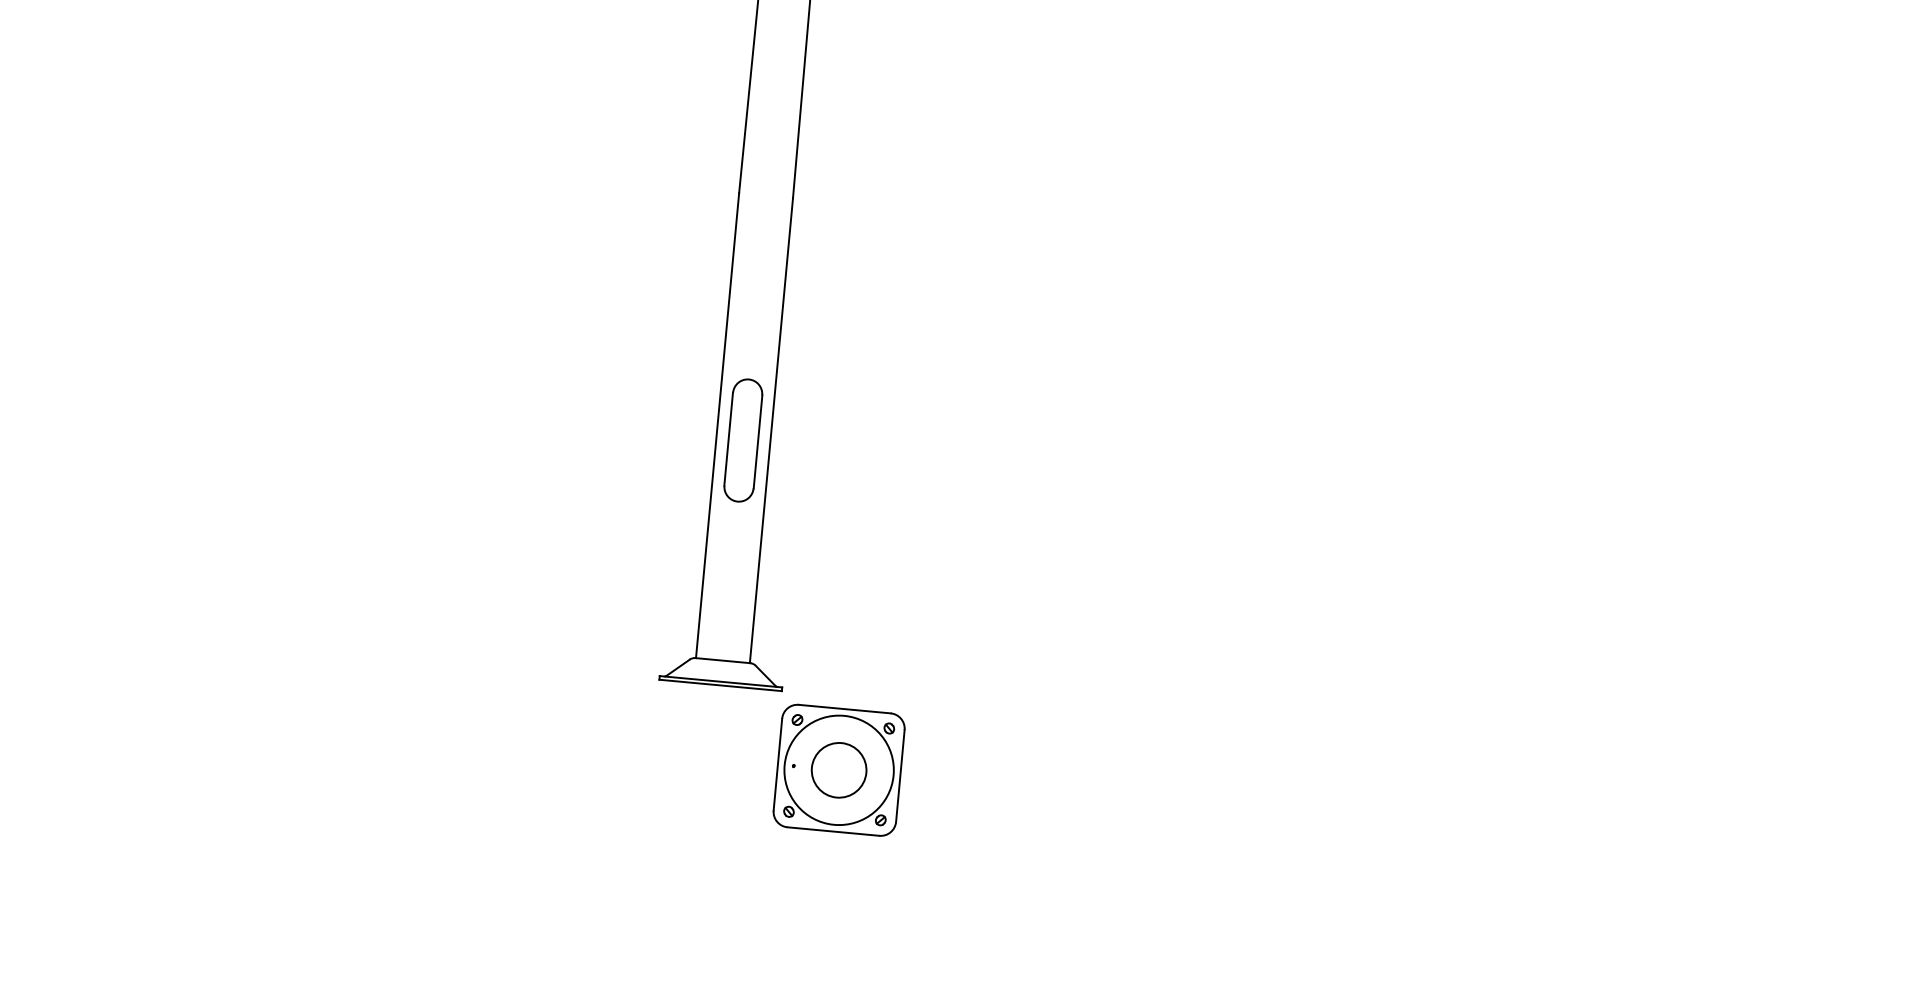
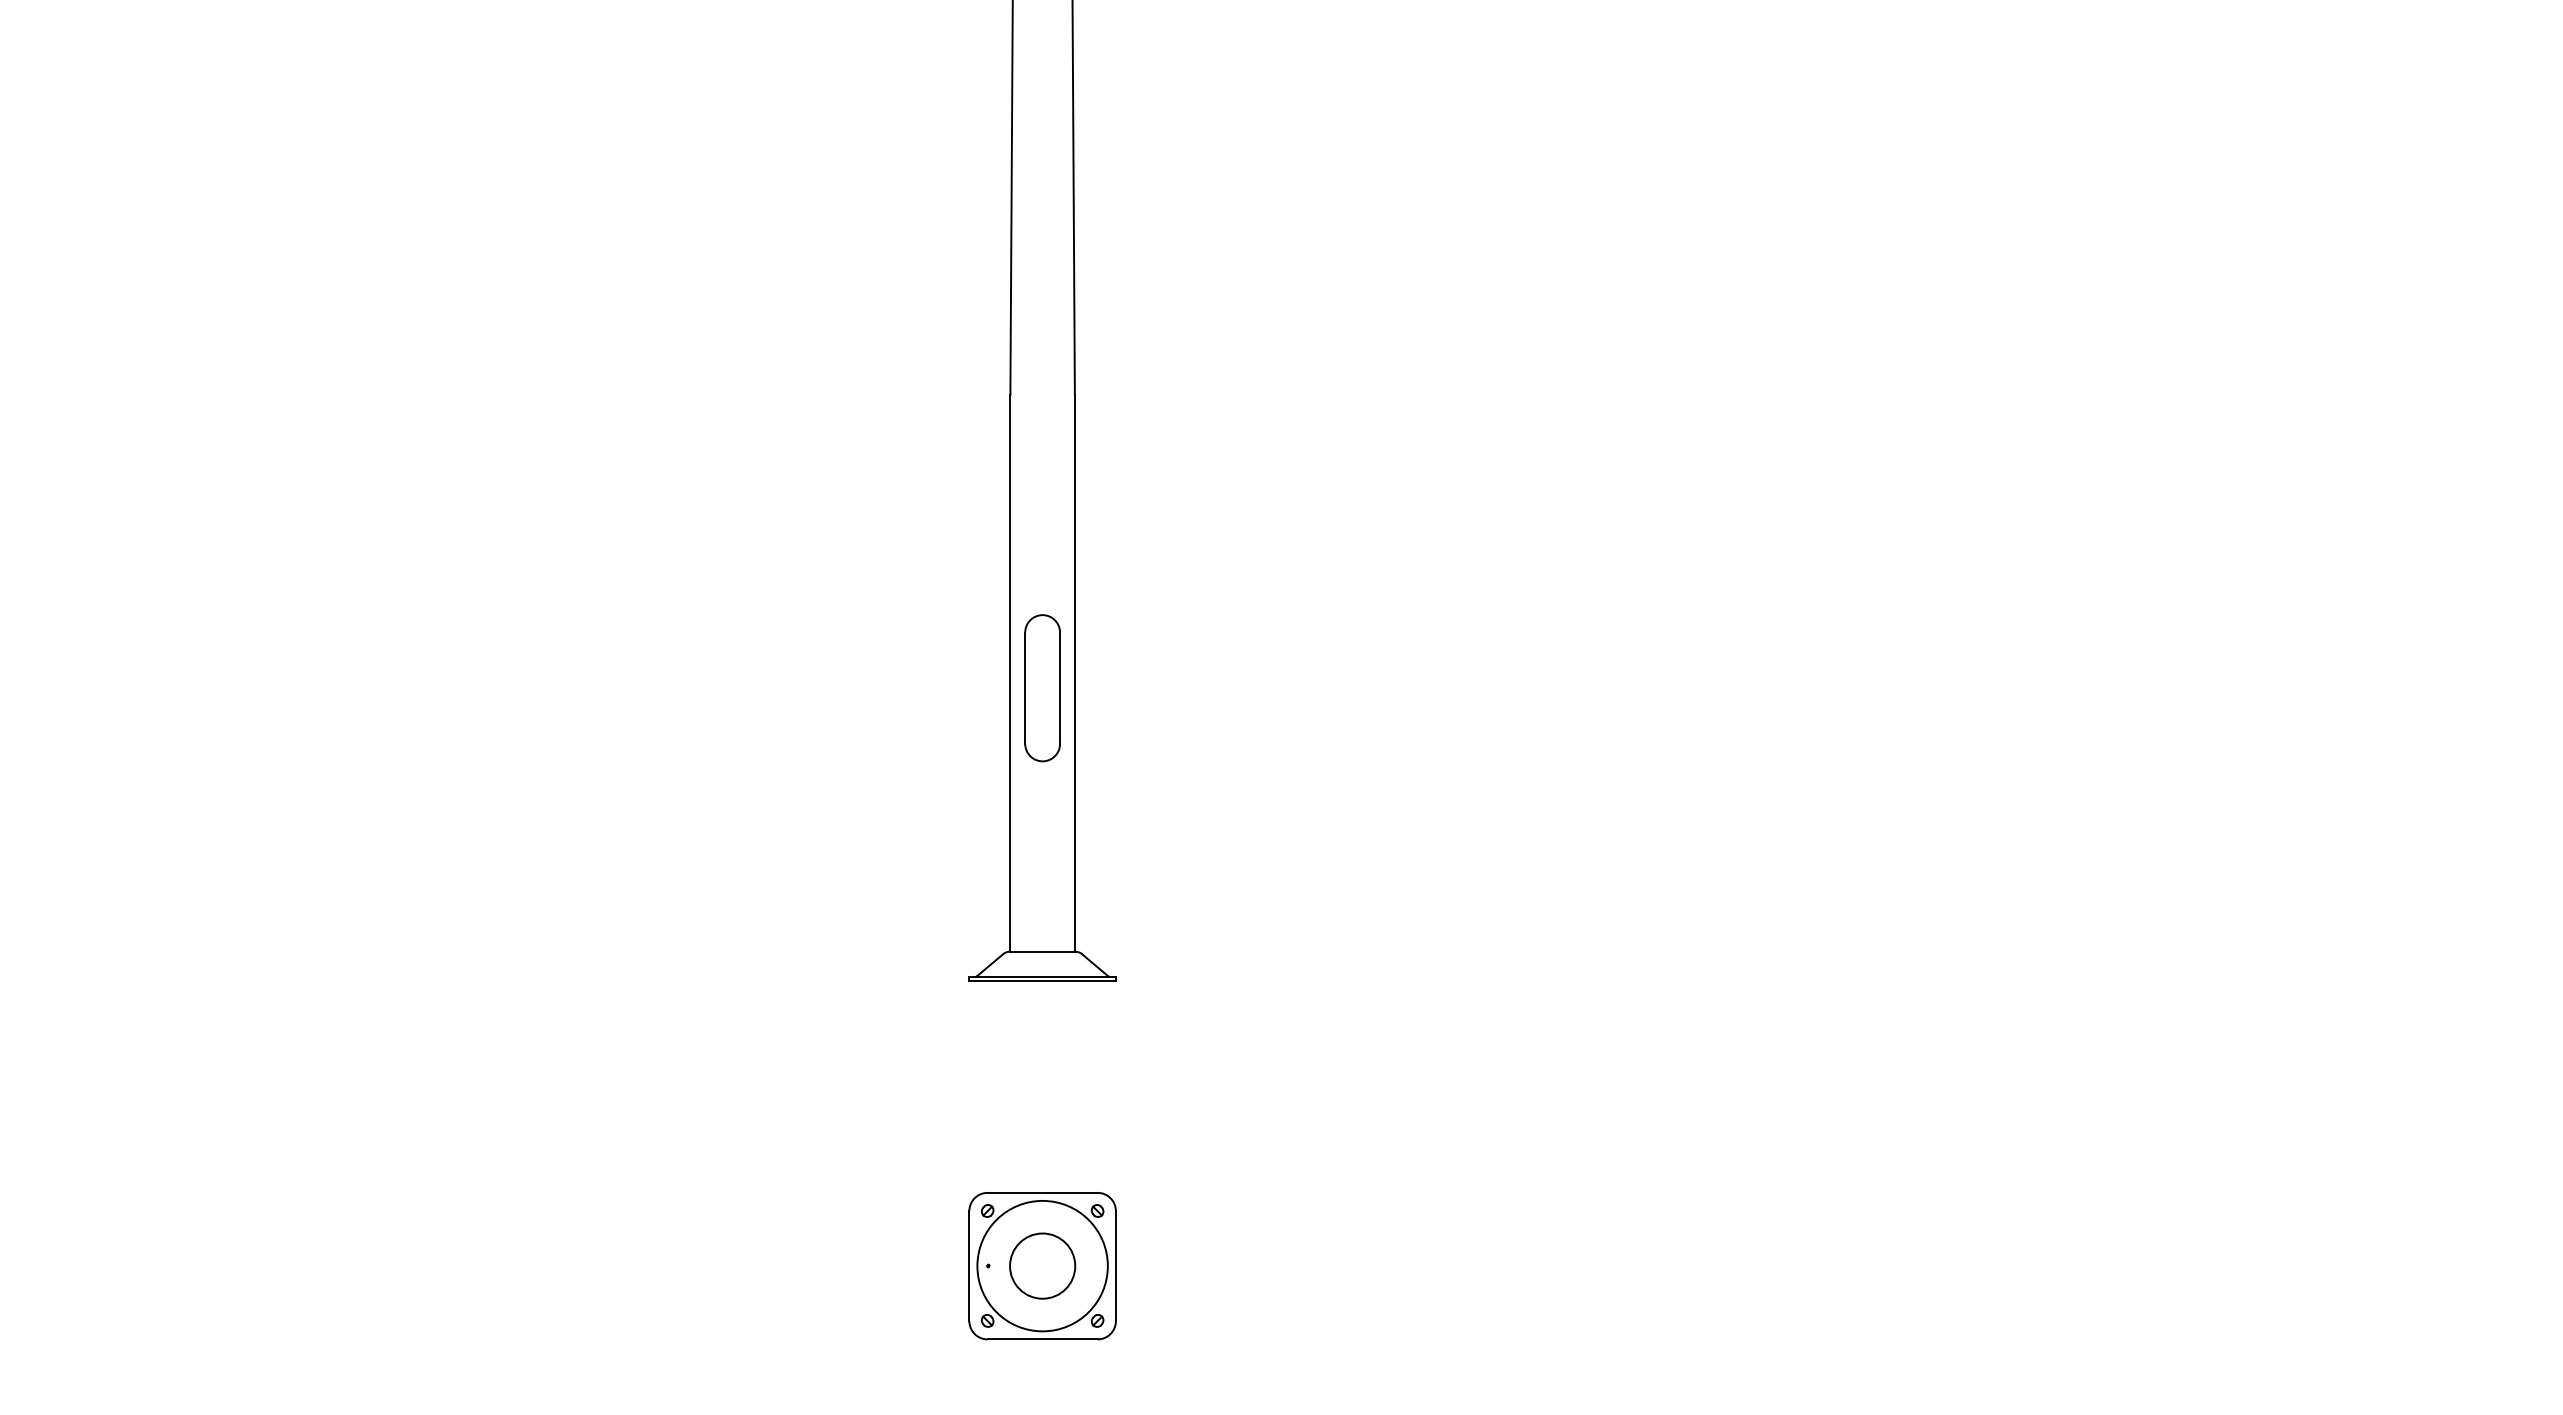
part: (838, 770) -> (1042, 1266), moved

